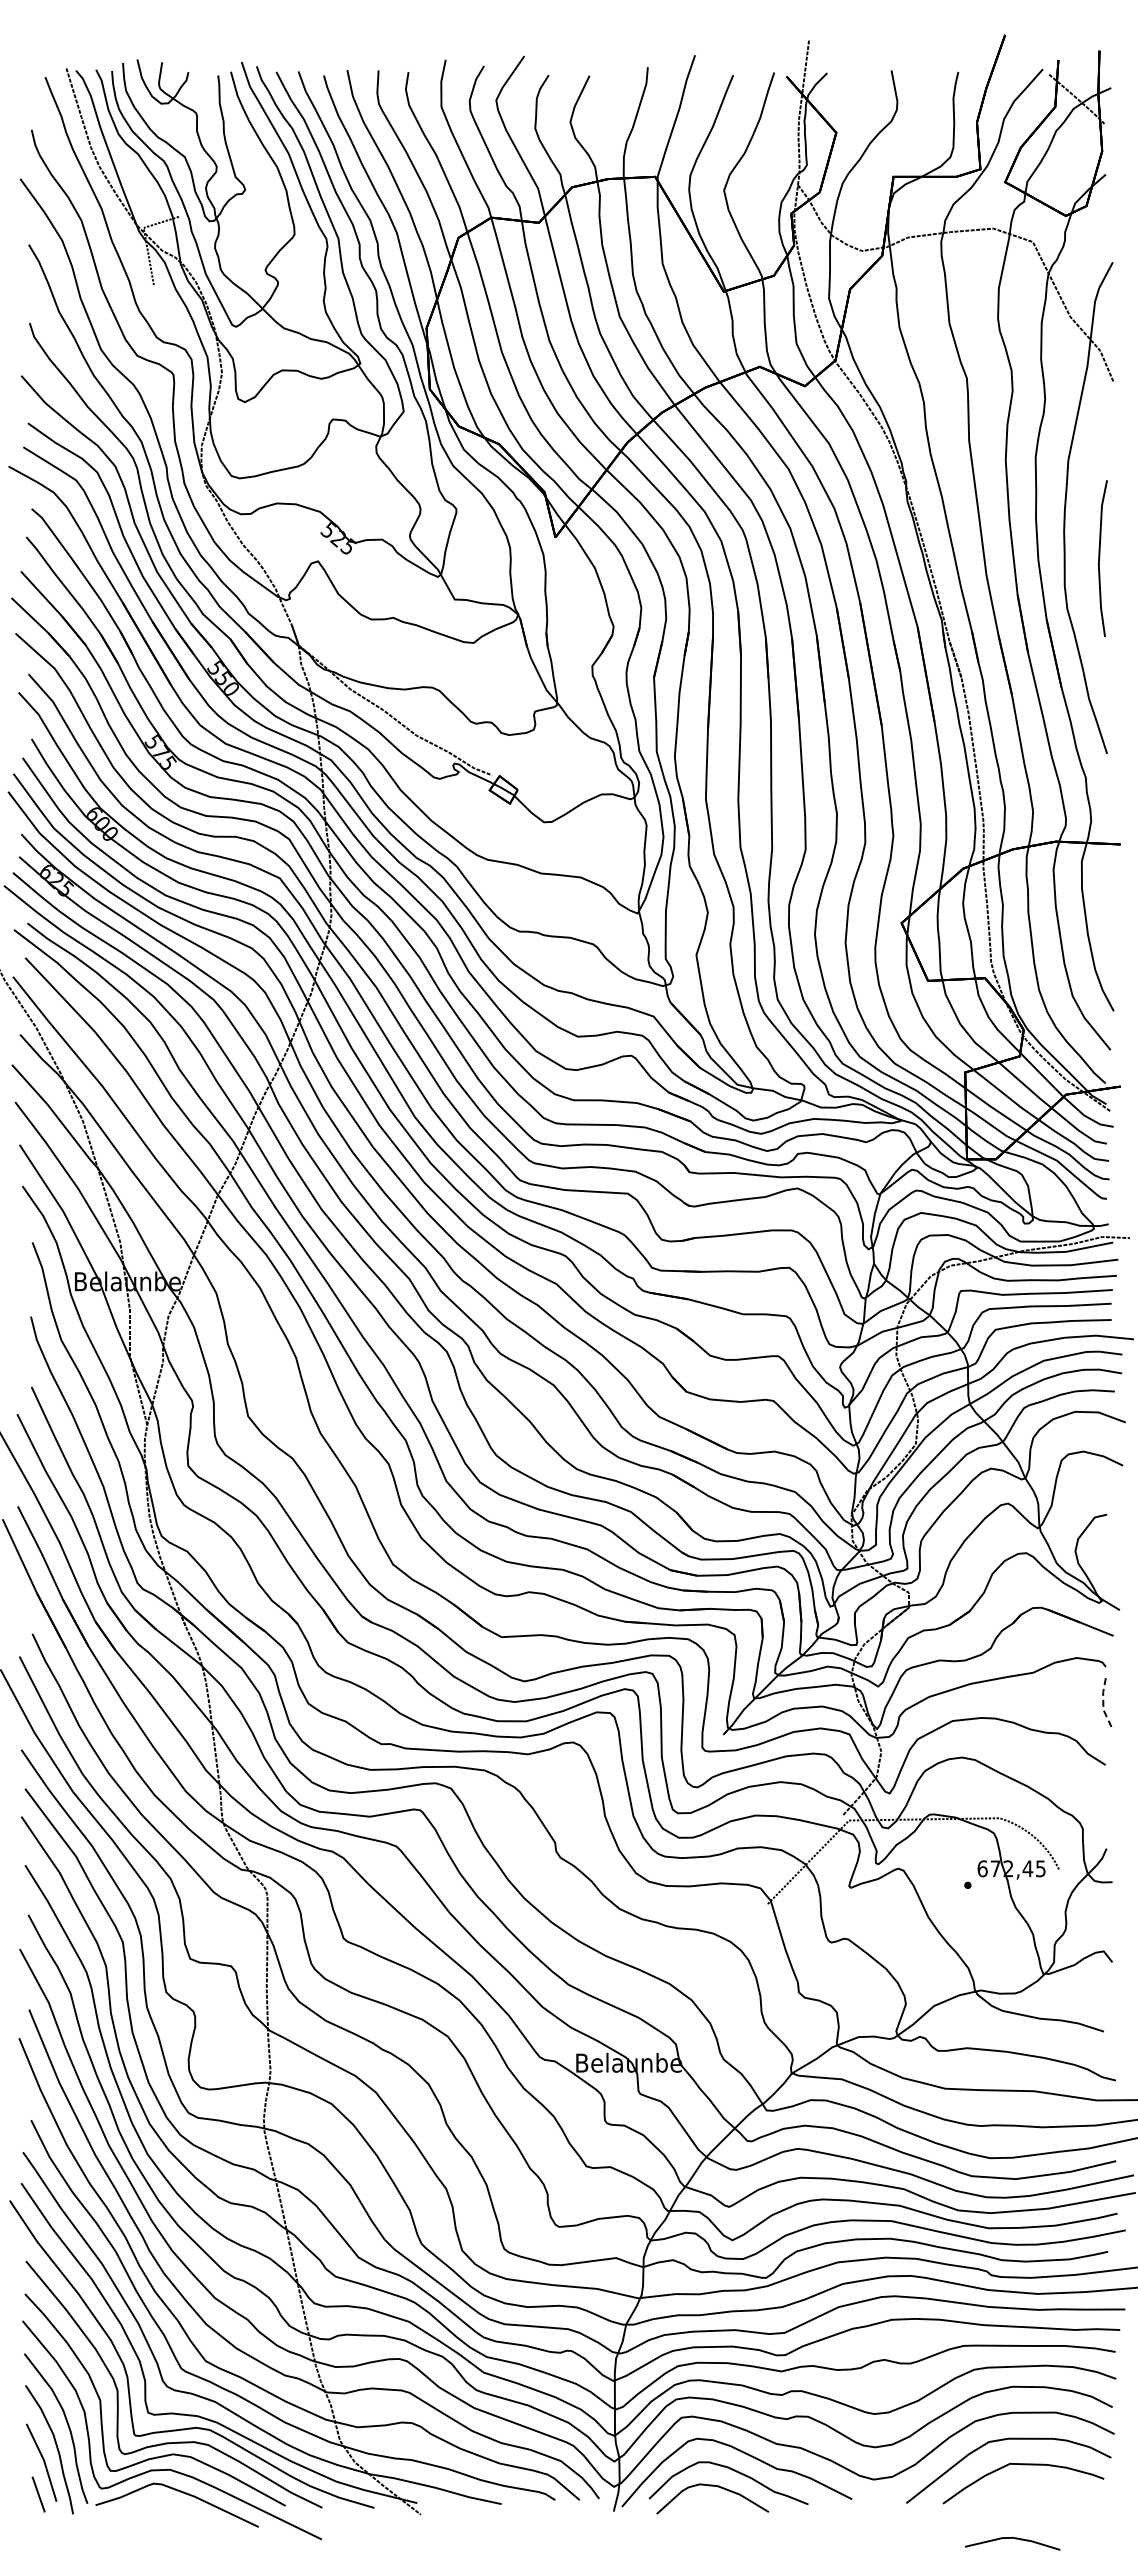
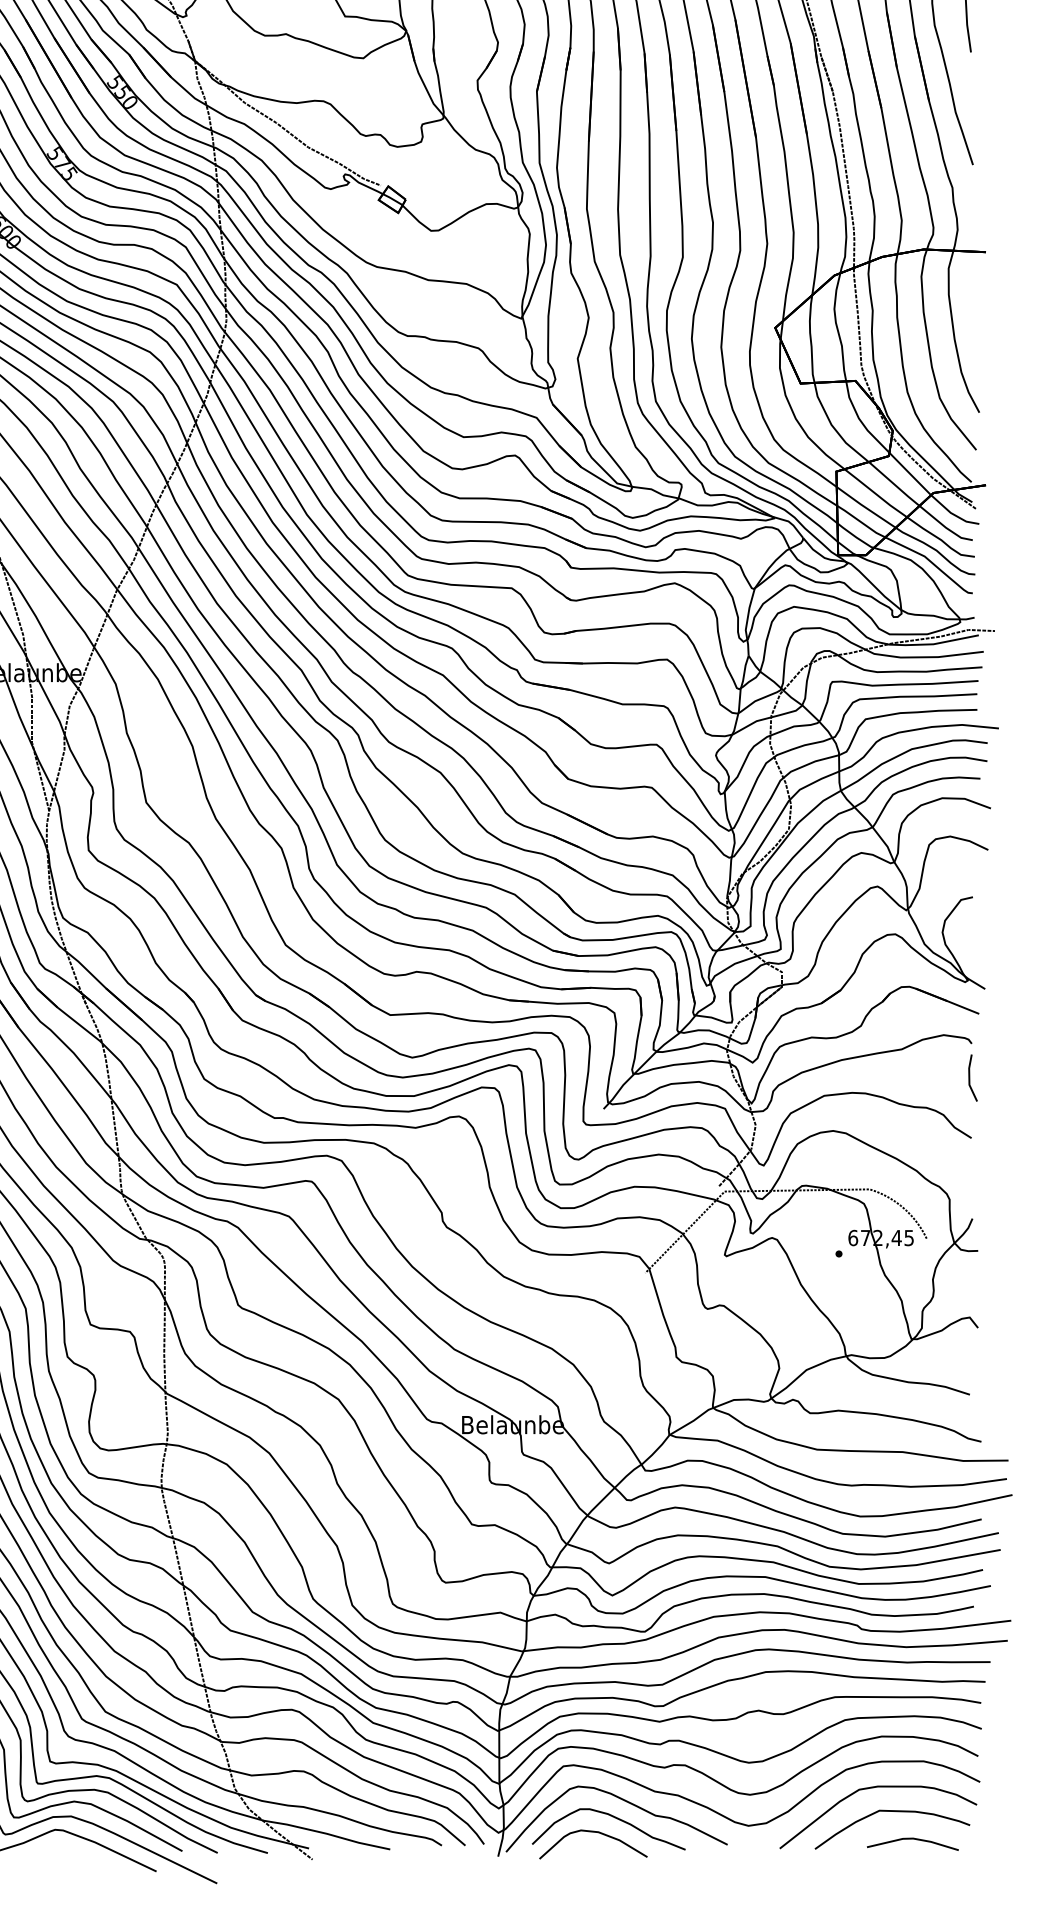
line: (1103, 1703) -> (969, 1078), dashed -> solid
line: (1012, 2538) -> (912, 1839), moved

